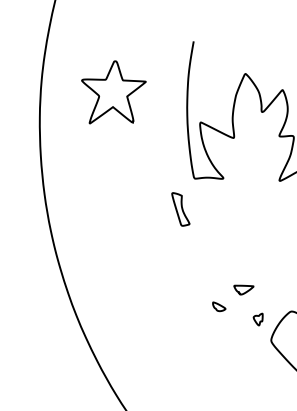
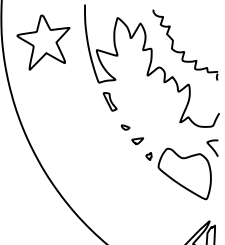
part: (111, 93) -> (43, 42), size x1.43
part: (179, 209) -> (109, 101), moved
part: (218, 307) -> (125, 127), moved

